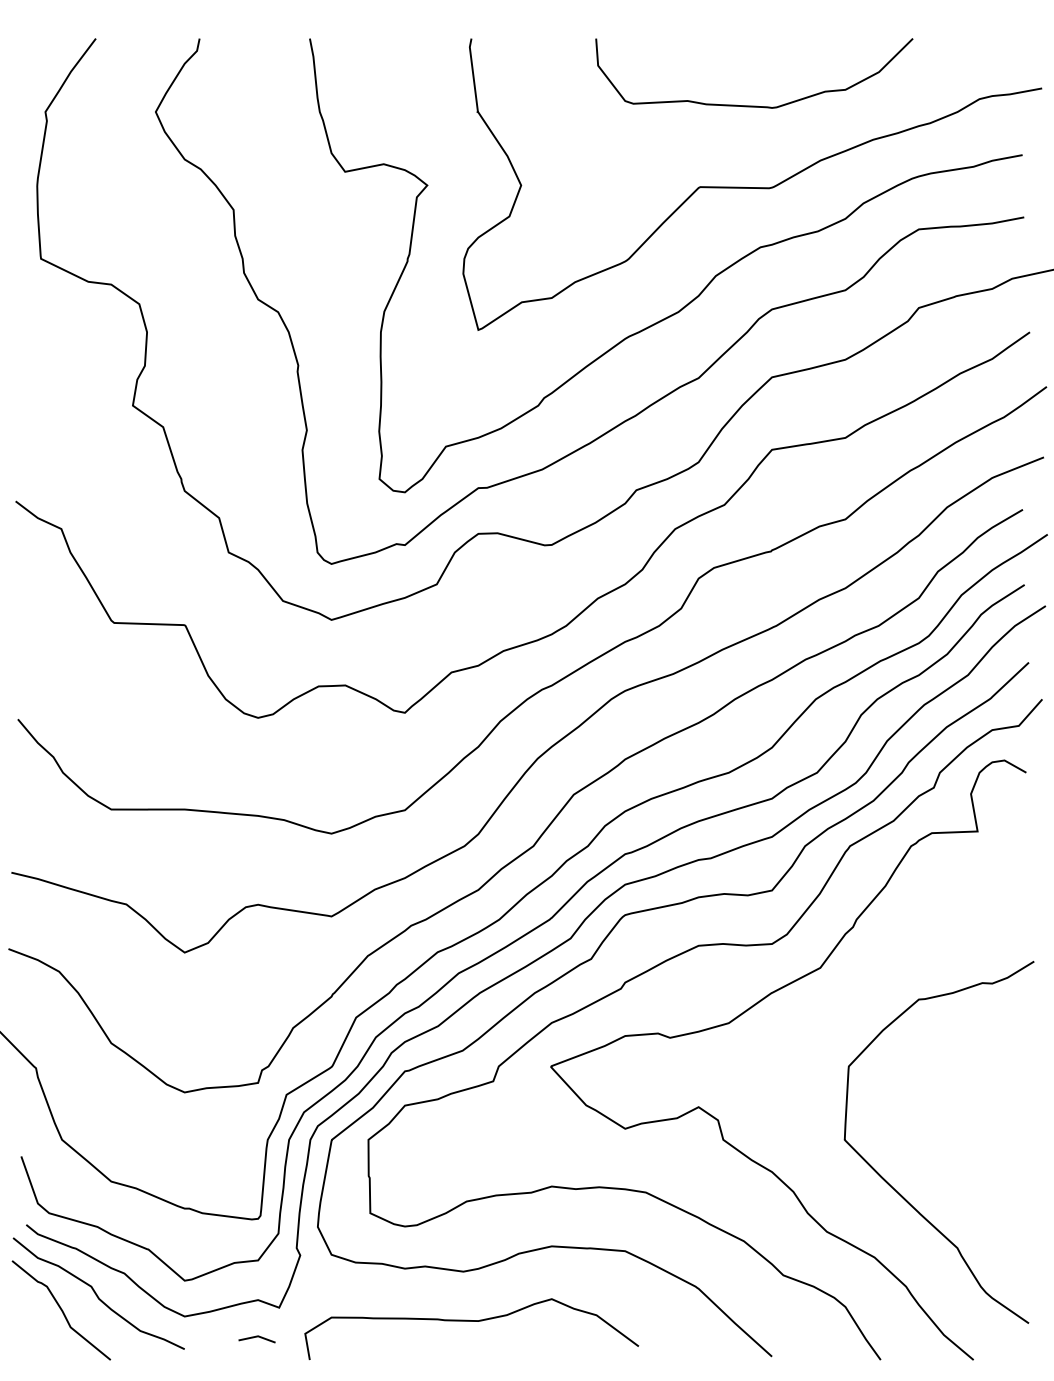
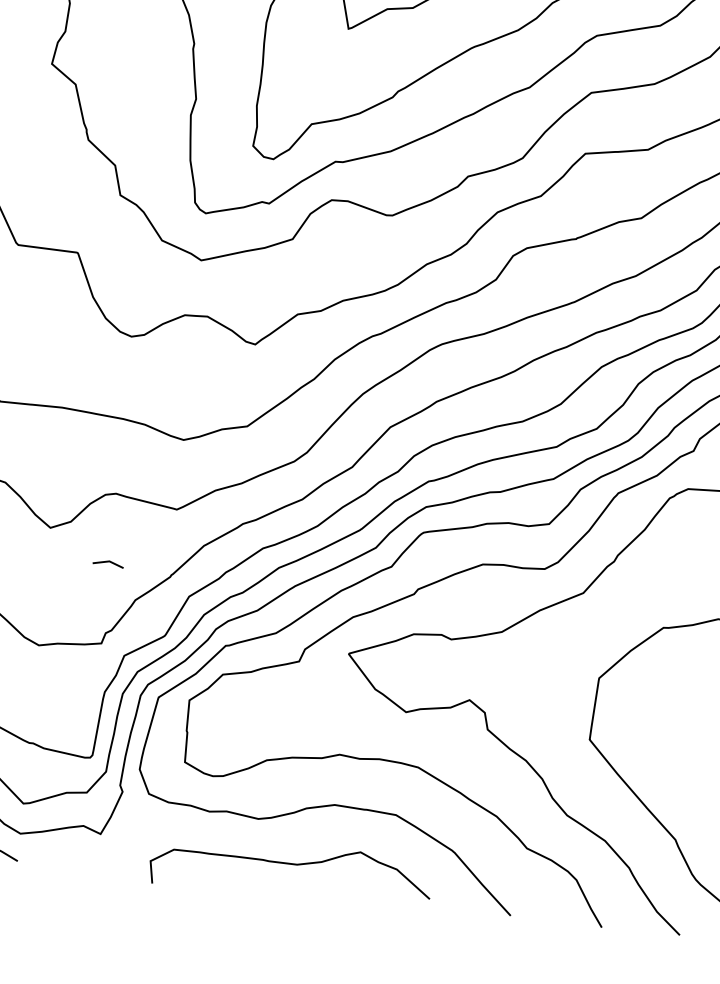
curve: (471, 1321) -> (291, 864), moved
line: (256, 1337) -> (107, 562), moved

